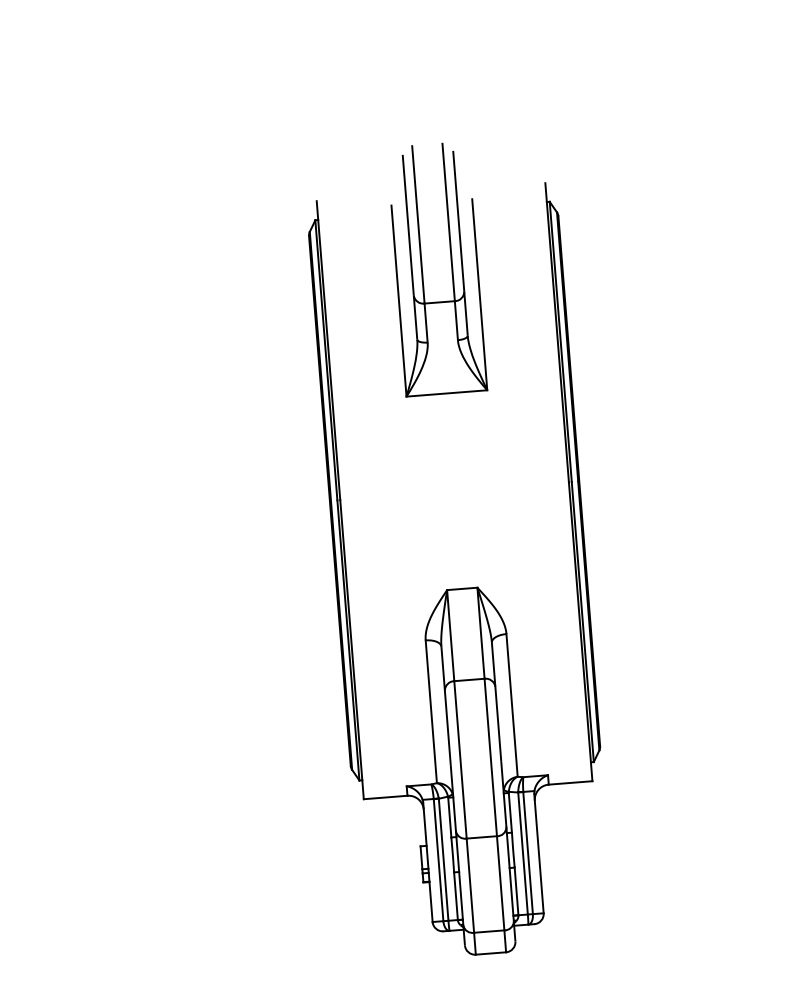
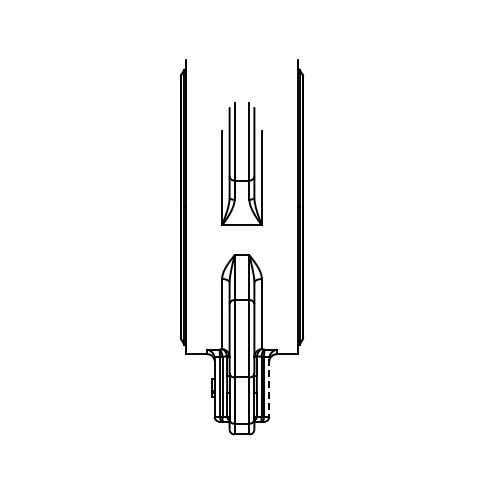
part: (435, 267) -> (241, 163), moved
line: (539, 855) -> (269, 388), solid -> dashed

